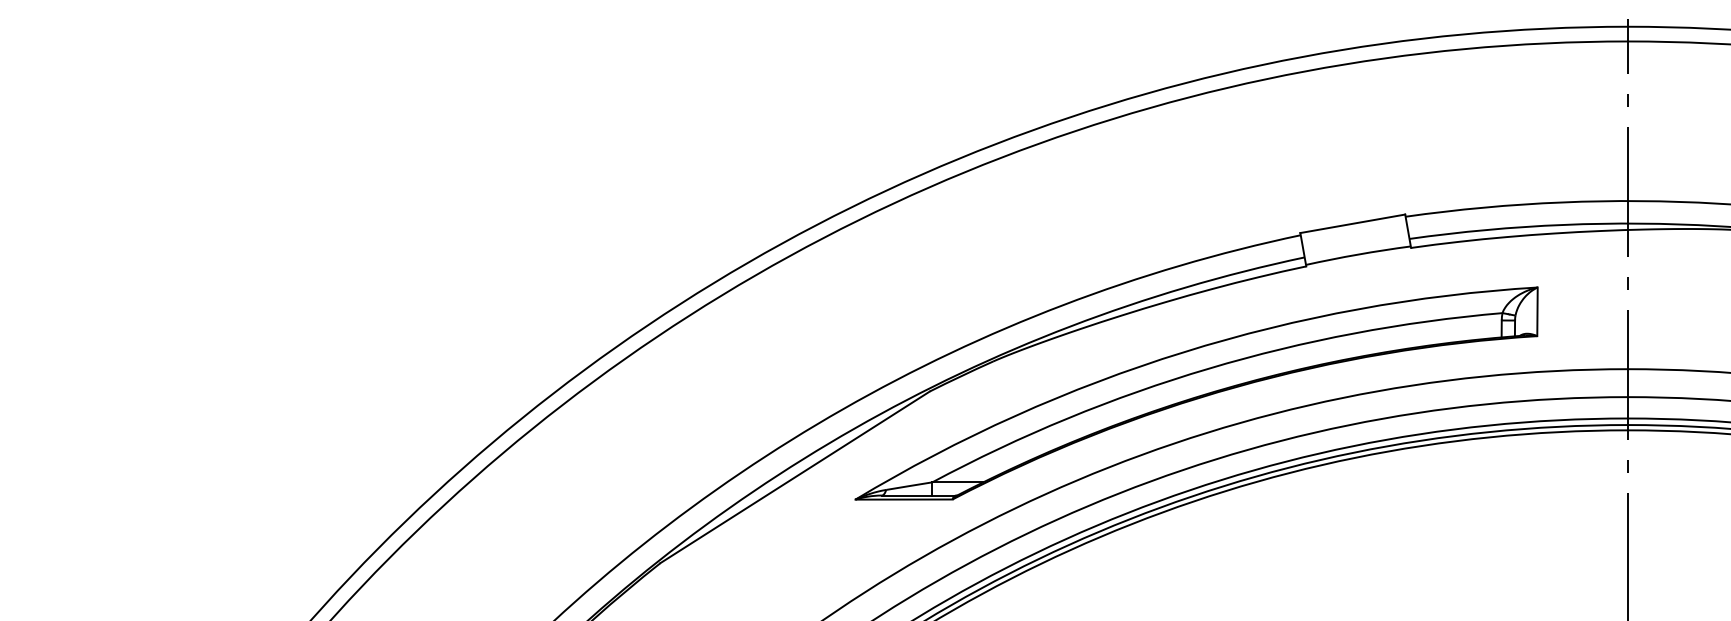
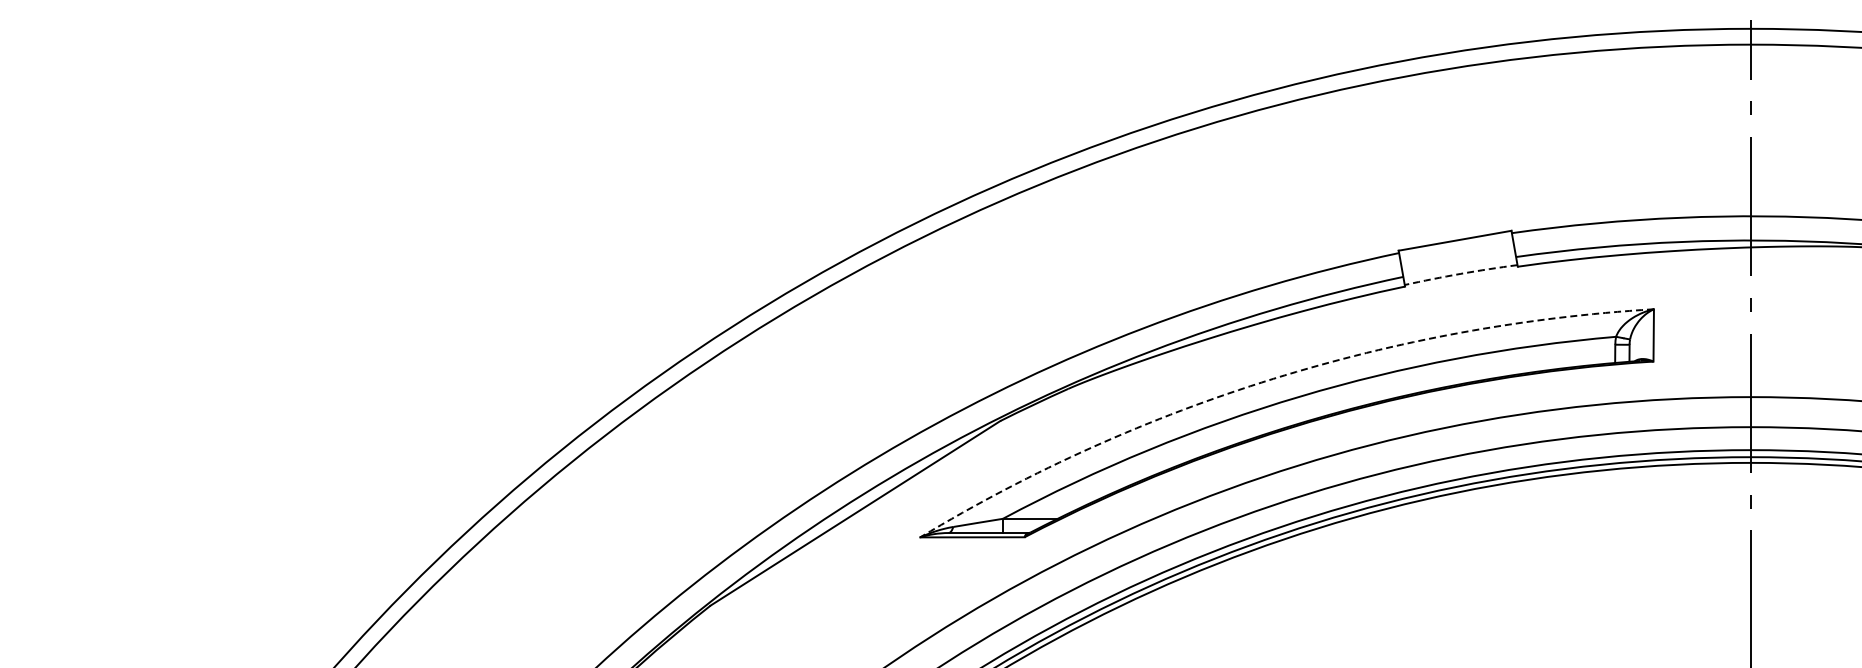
arc: (1357, 254) -> (1460, 273), solid -> dashed
arc: (1183, 351) -> (1273, 378), solid -> dashed

